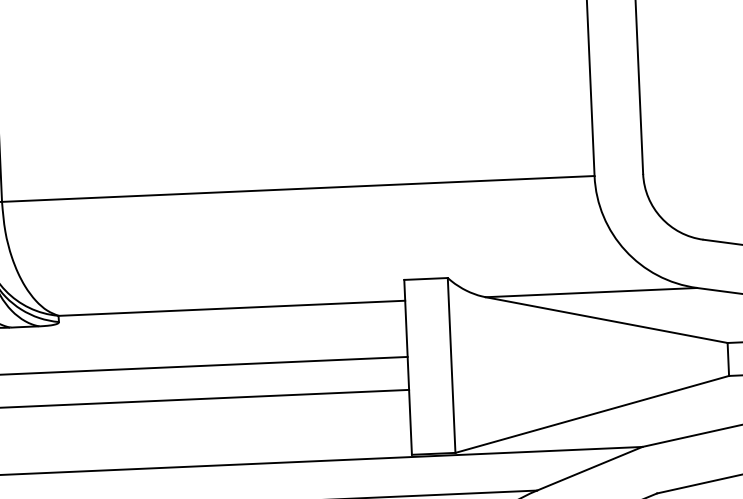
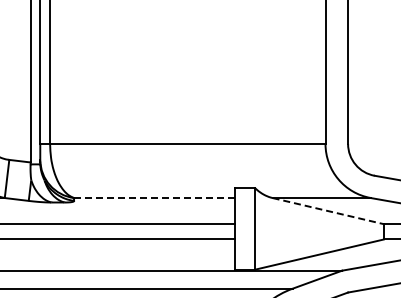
line: (231, 309) -> (154, 198), solid -> dashed
line: (607, 320) -> (328, 211), solid -> dashed

